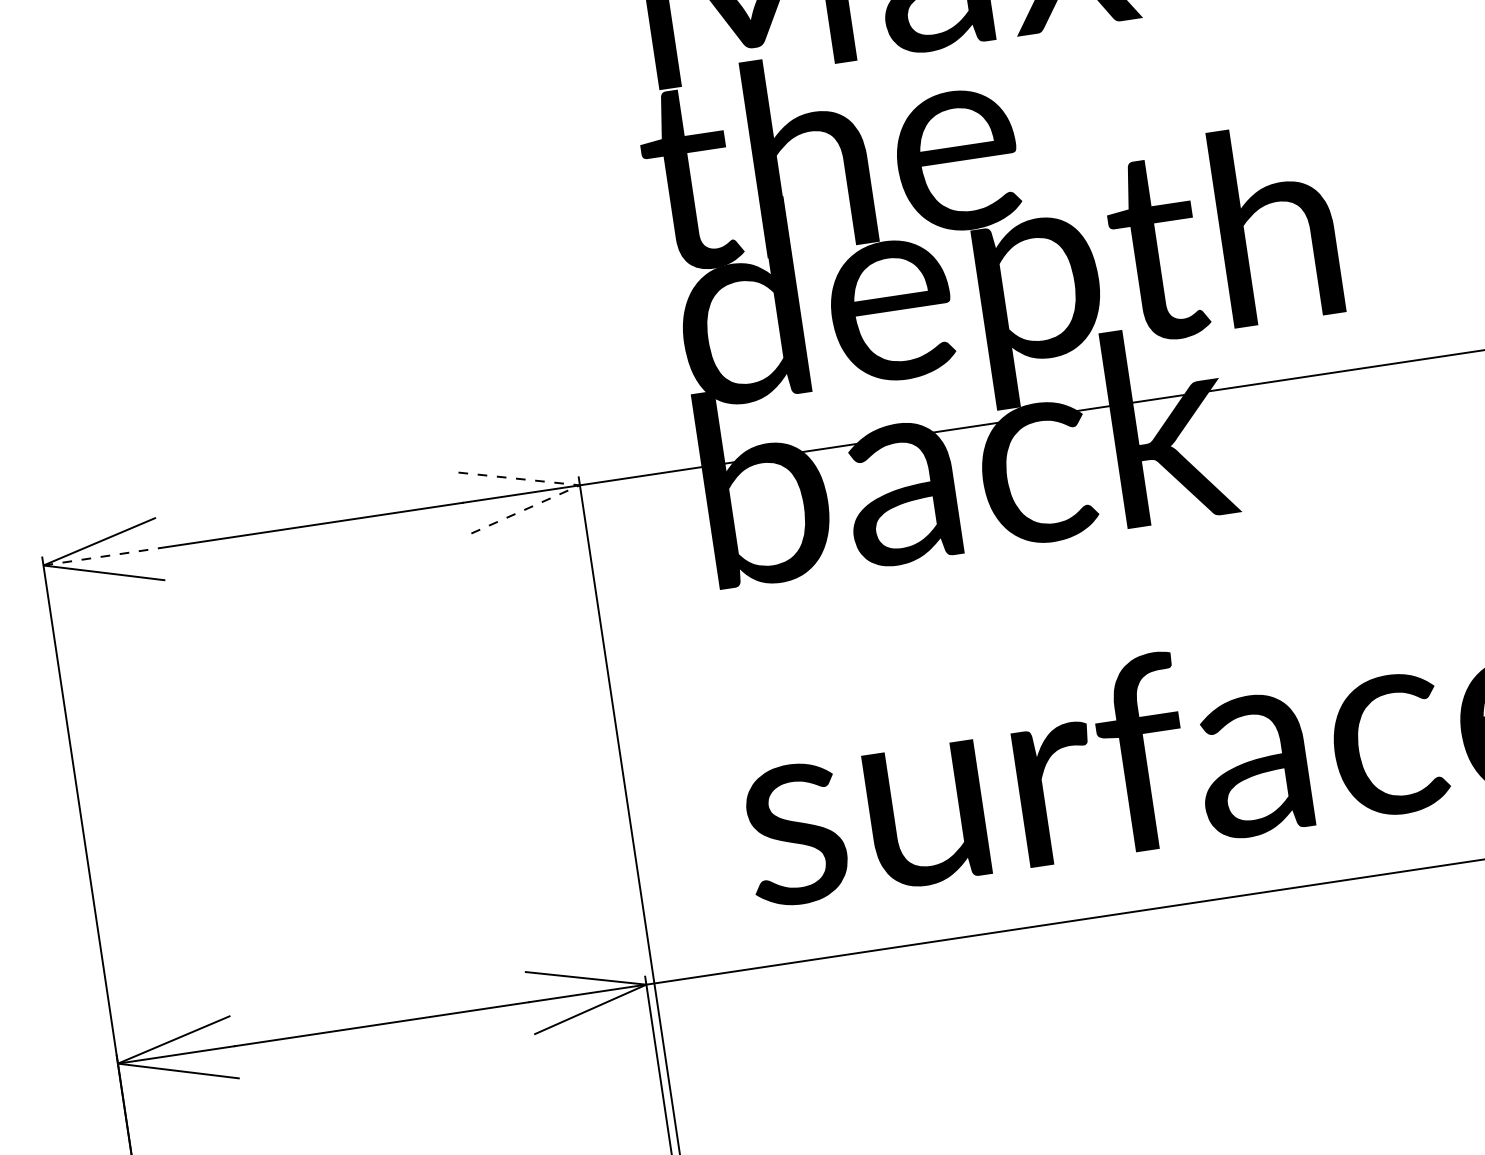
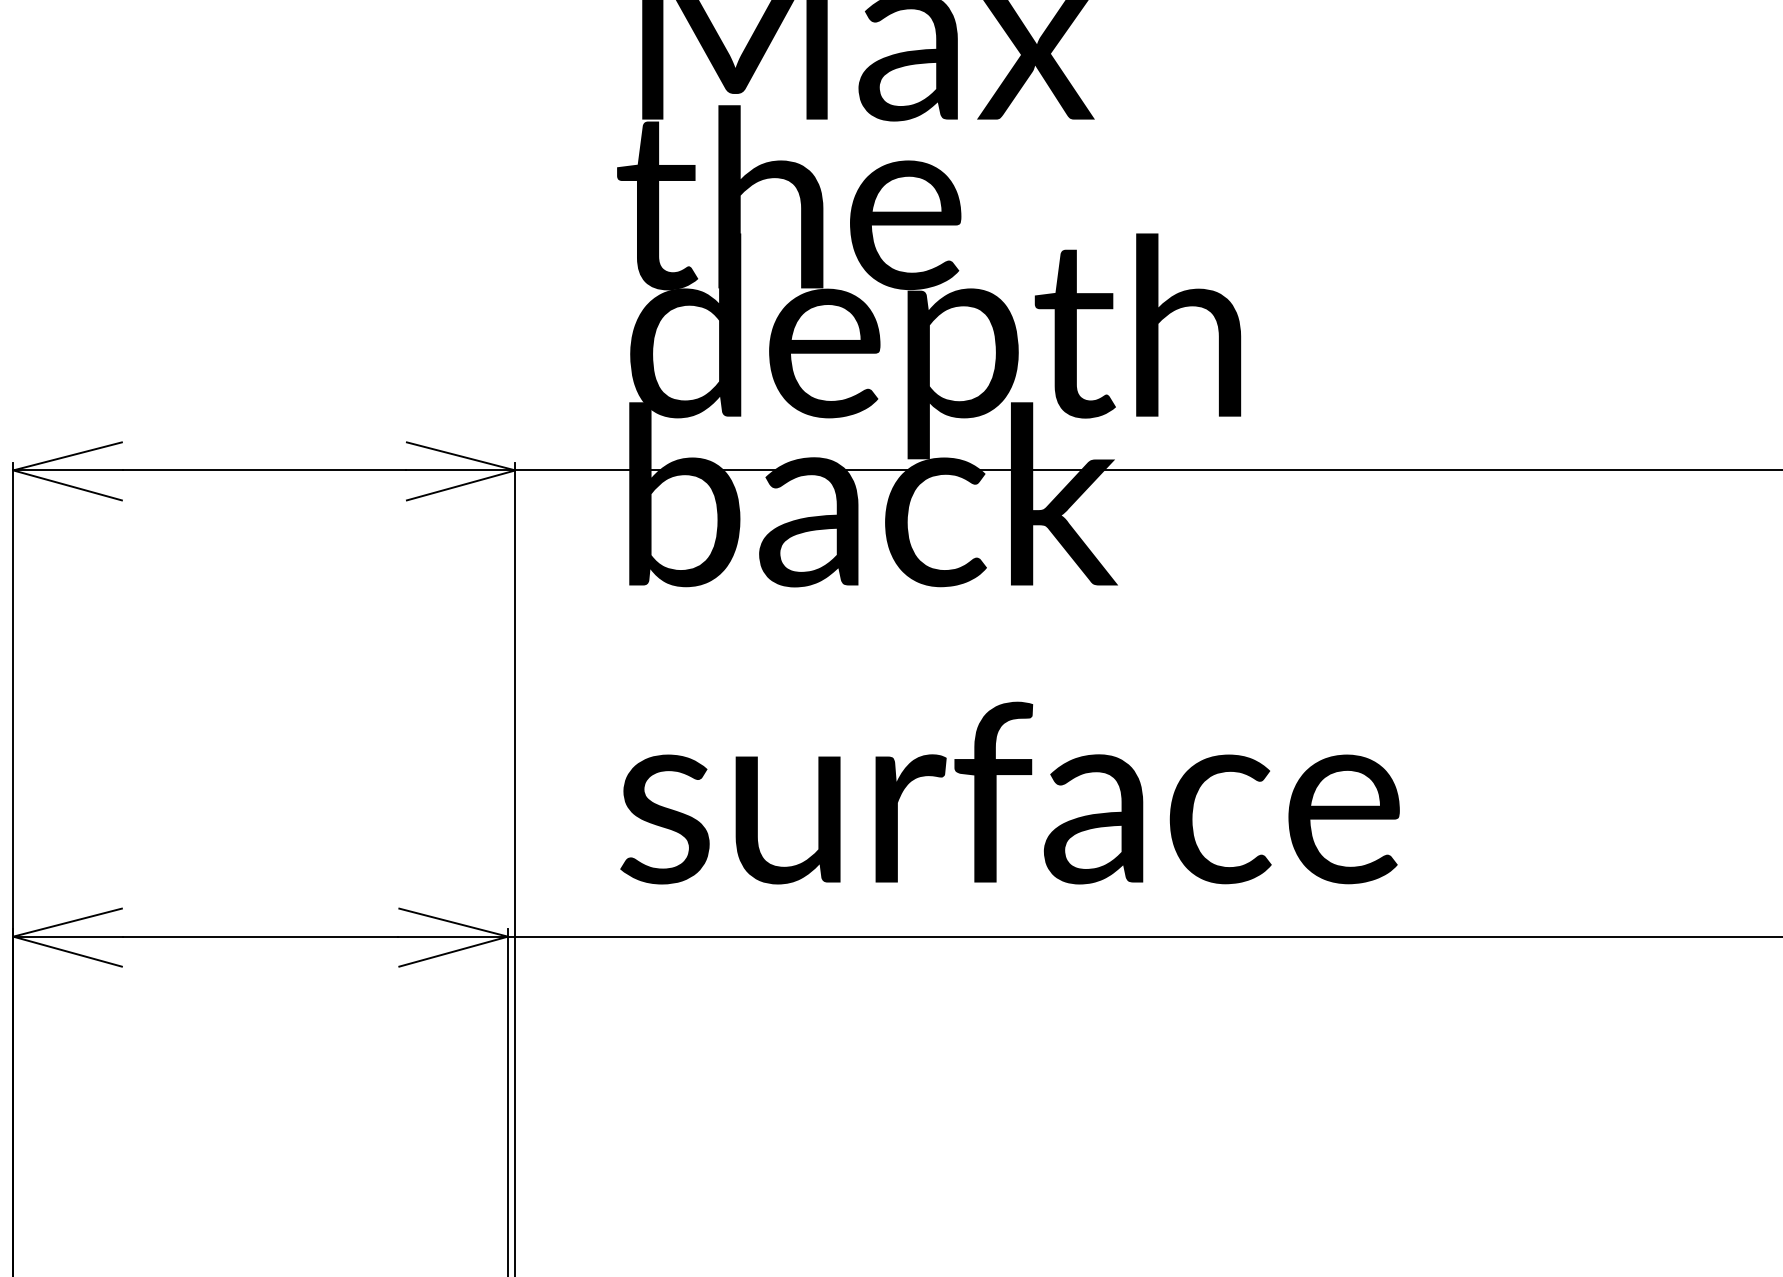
line: (580, 485) -> (515, 470), dashed -> solid
line: (102, 556) -> (68, 470), dashed -> solid

